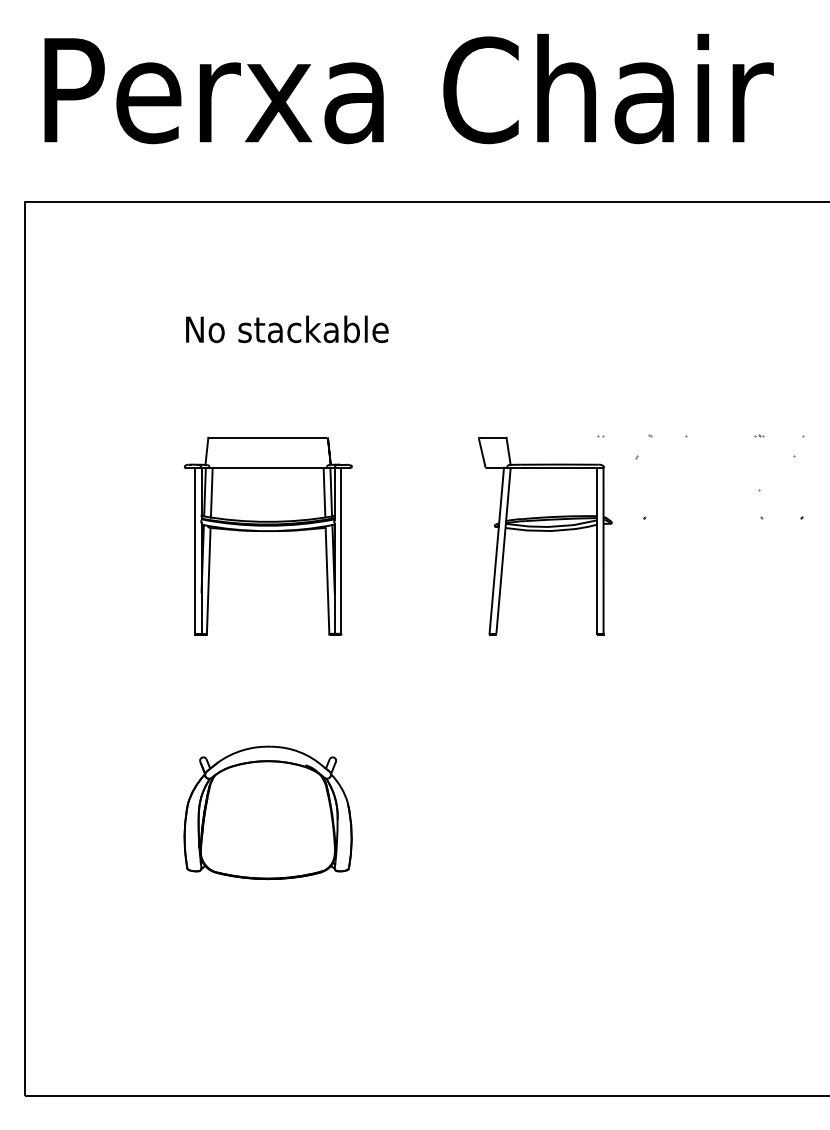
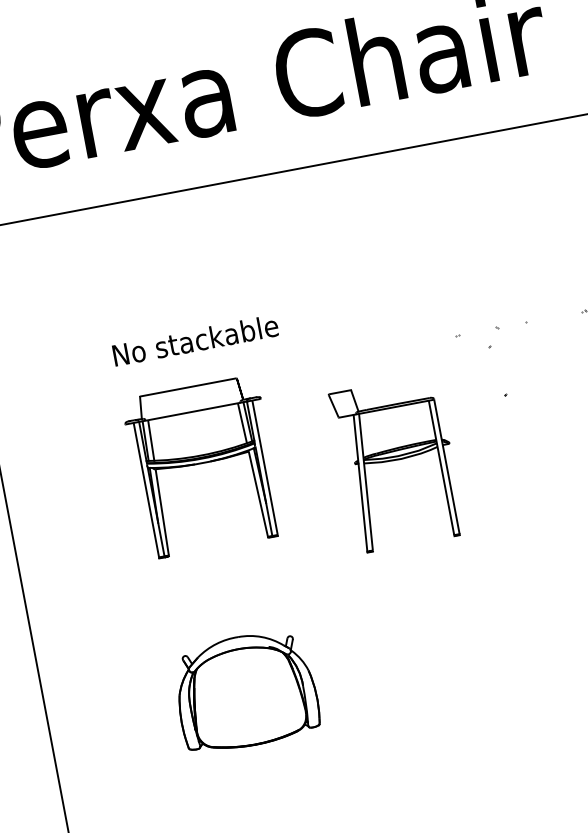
text: (287, 329) -> (195, 340), moved
part: (545, 535) -> (397, 463), moved

